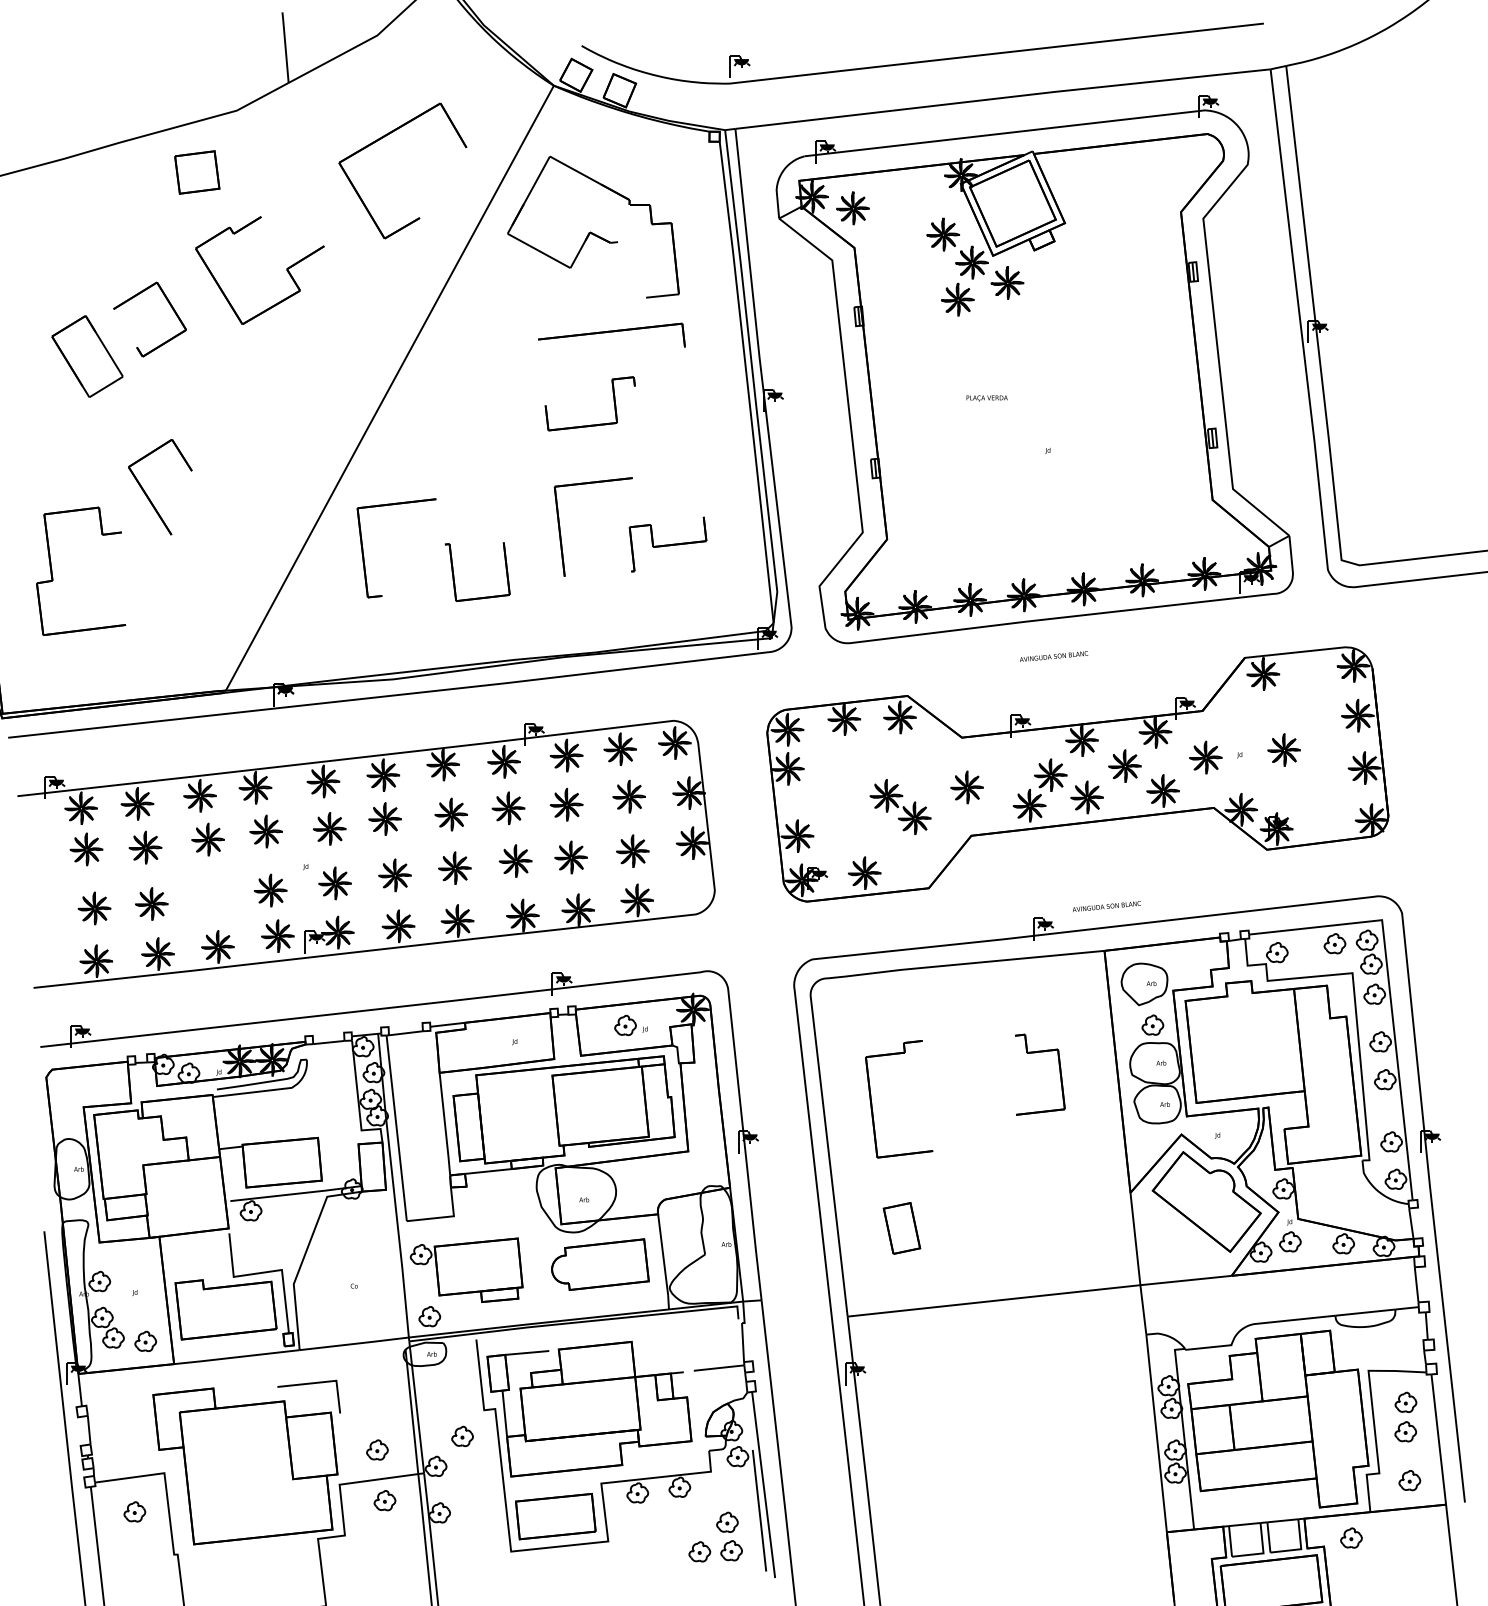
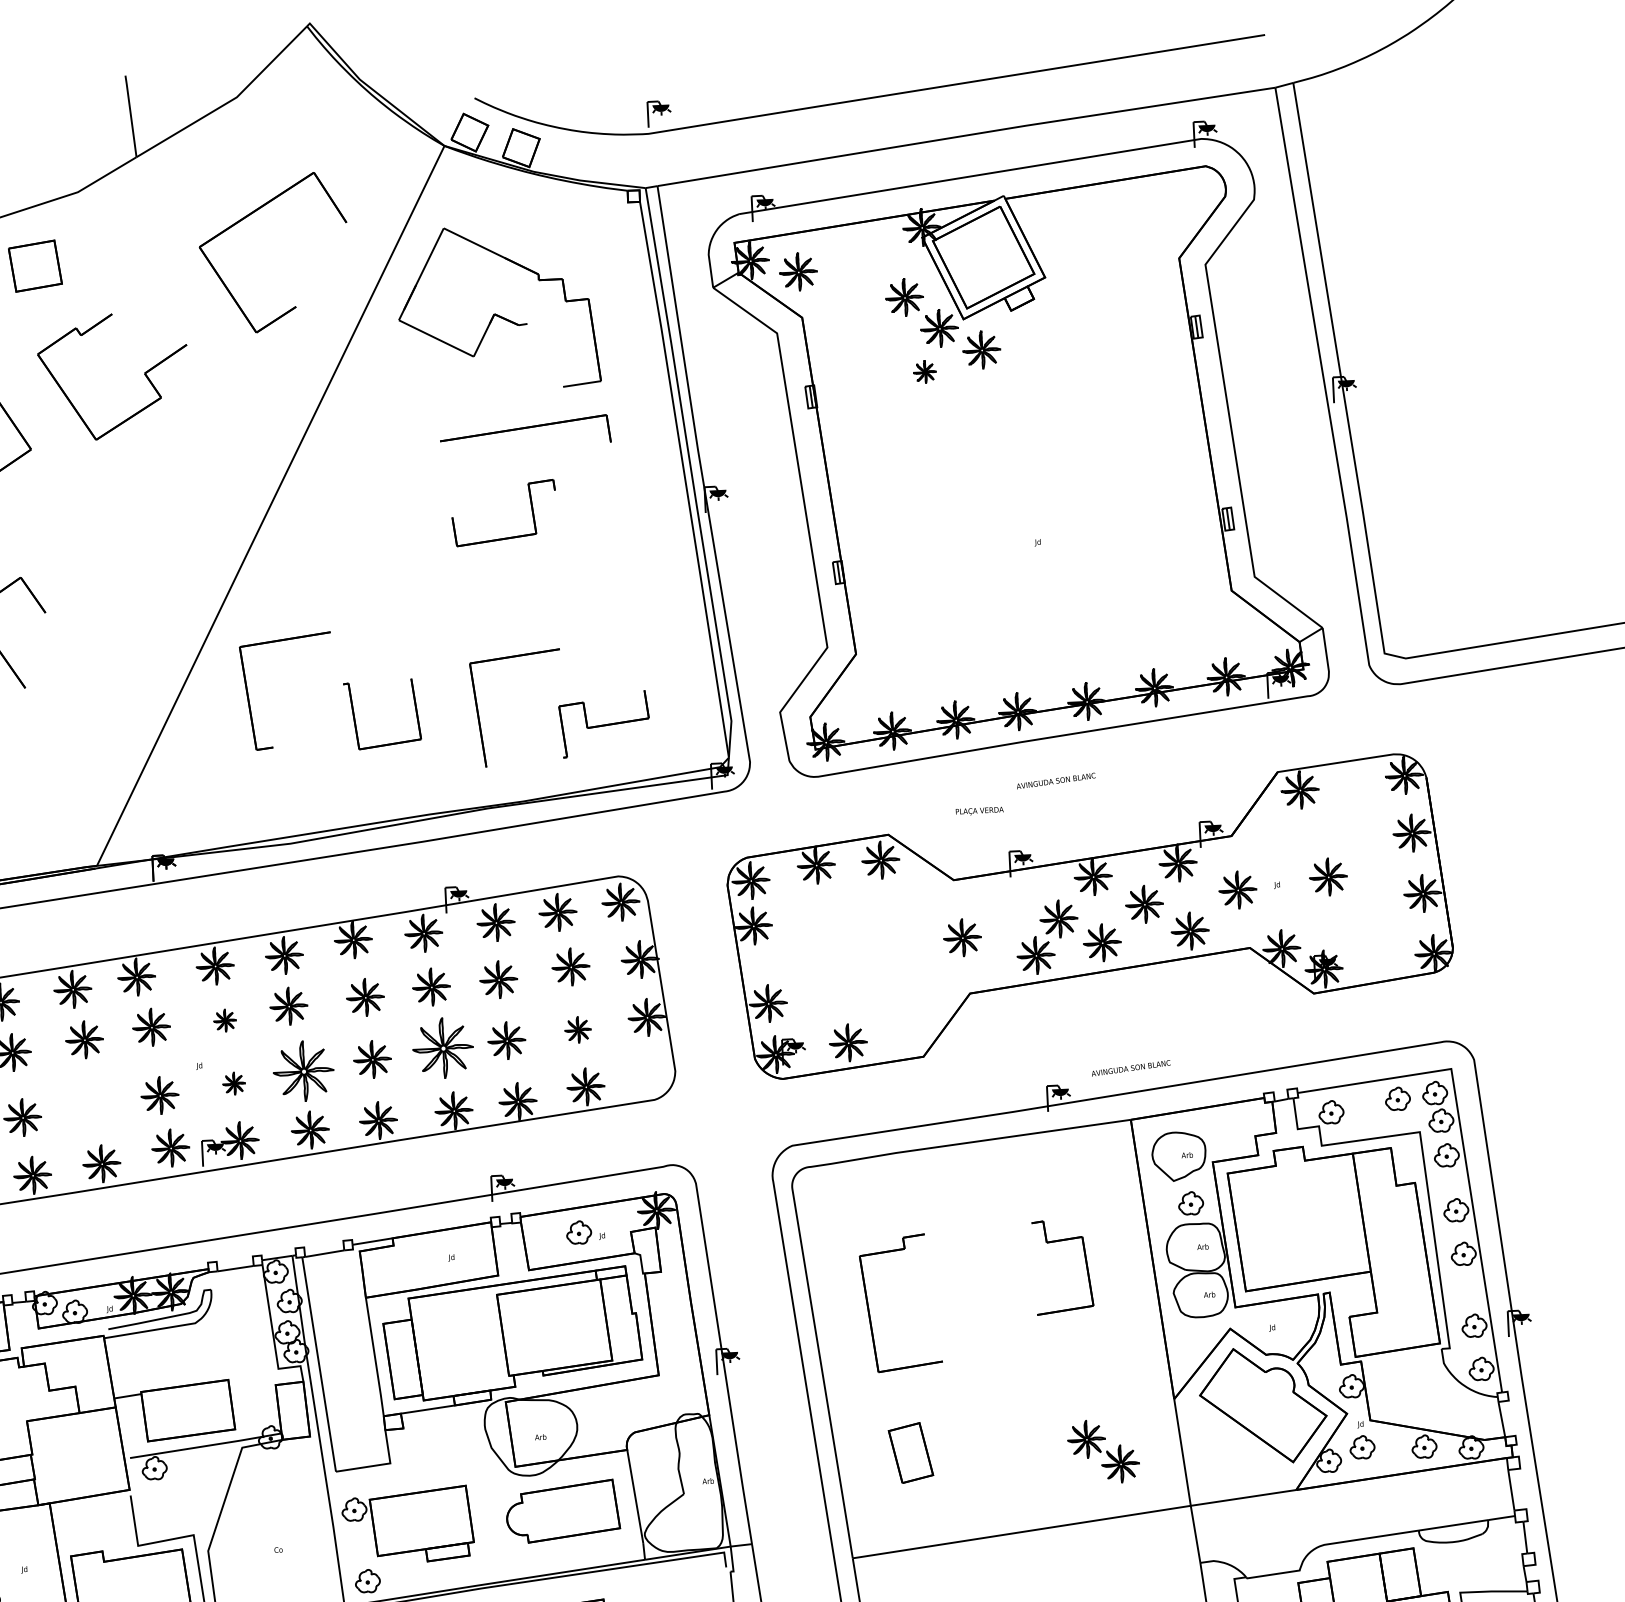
part: (957, 299) -> (924, 371), size x0.6
text: (986, 398) -> (979, 811), moved
part: (630, 526) -> (559, 705), moved
part: (900, 806) -> (1103, 1450), moved
part: (329, 828) -> (224, 1020), size x0.6
part: (632, 850) -> (577, 1029), size x0.7
part: (515, 860) -> (442, 1047), size x1.6
part: (394, 875) -> (302, 1071), size x1.6
part: (334, 883) -> (233, 1083), size x0.6

